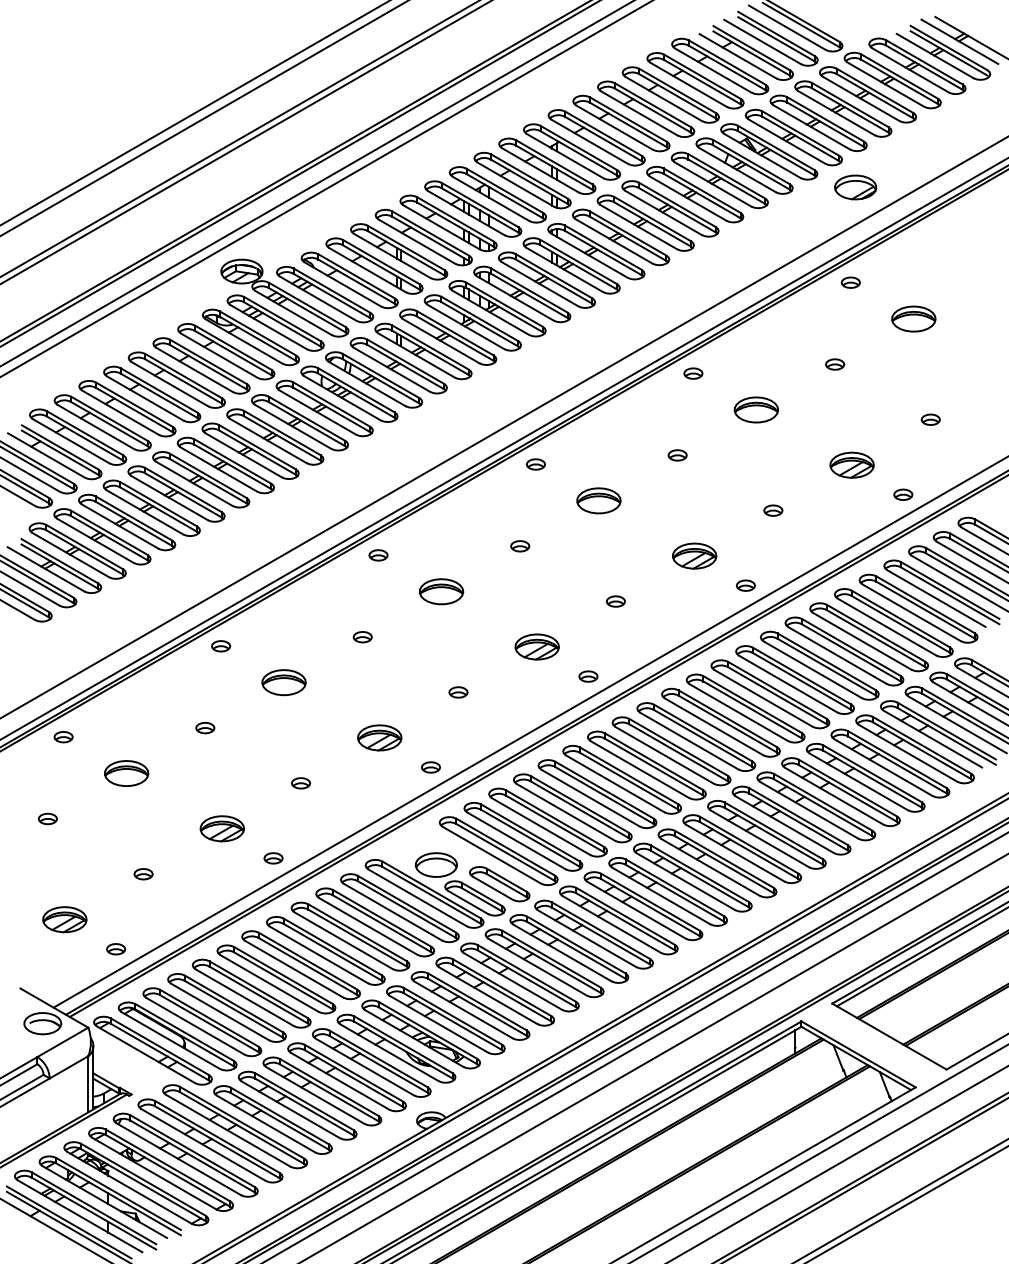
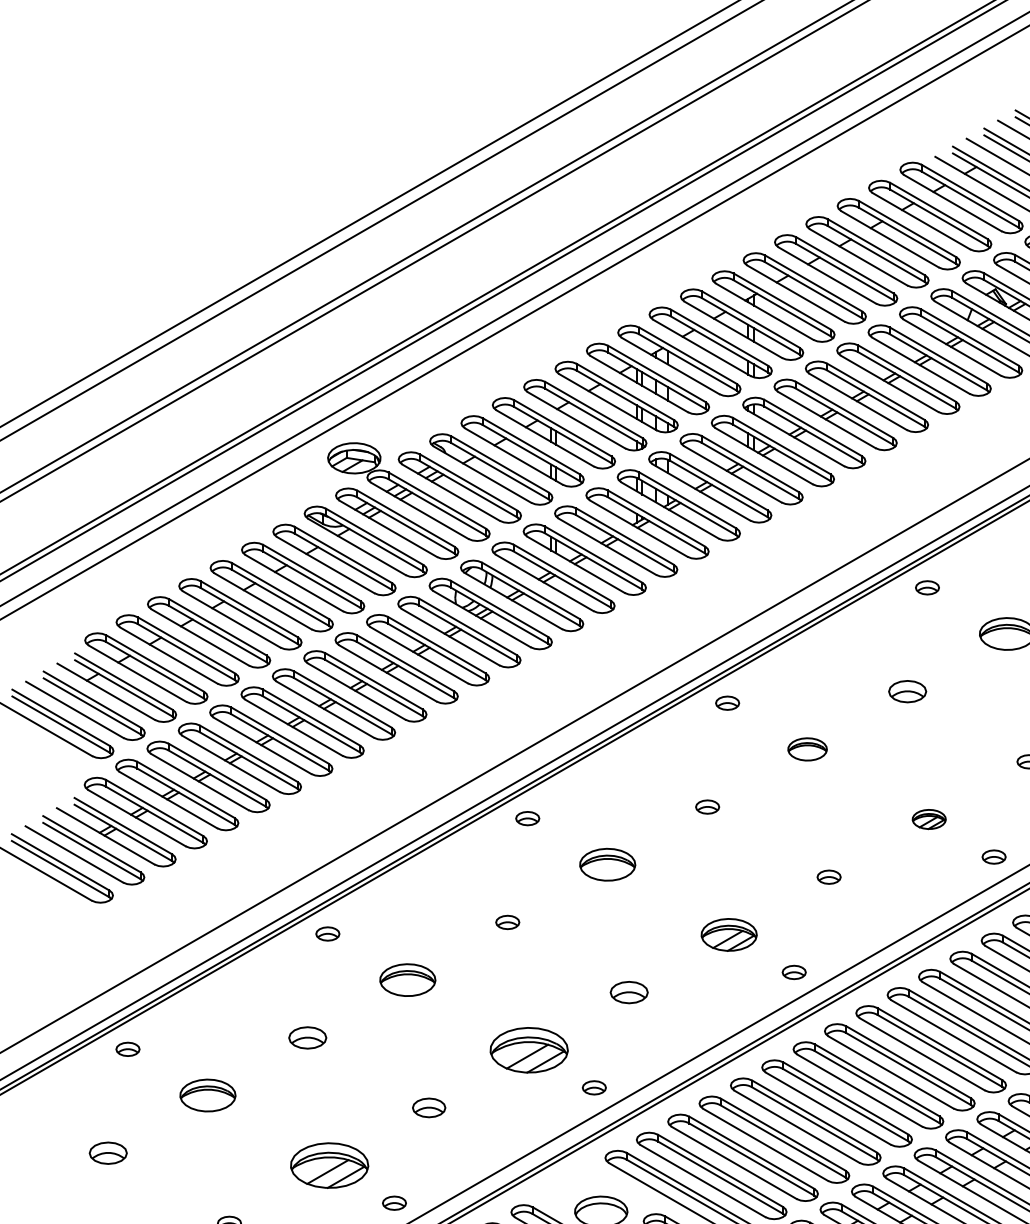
part: (677, 455) -> (907, 691), size x1.6
part: (598, 500) -> (807, 748), size x0.7
part: (694, 555) -> (928, 818), size x0.6
part: (458, 692) -> (629, 992), size x1.6
part: (205, 727) -> (308, 1037), size x1.6
part: (379, 737) -> (528, 1049), size x1.4
part: (301, 783) -> (429, 1108), size x1.4
part: (47, 818) -> (107, 1152), size x1.6
part: (221, 828) -> (328, 1165), size x1.4

